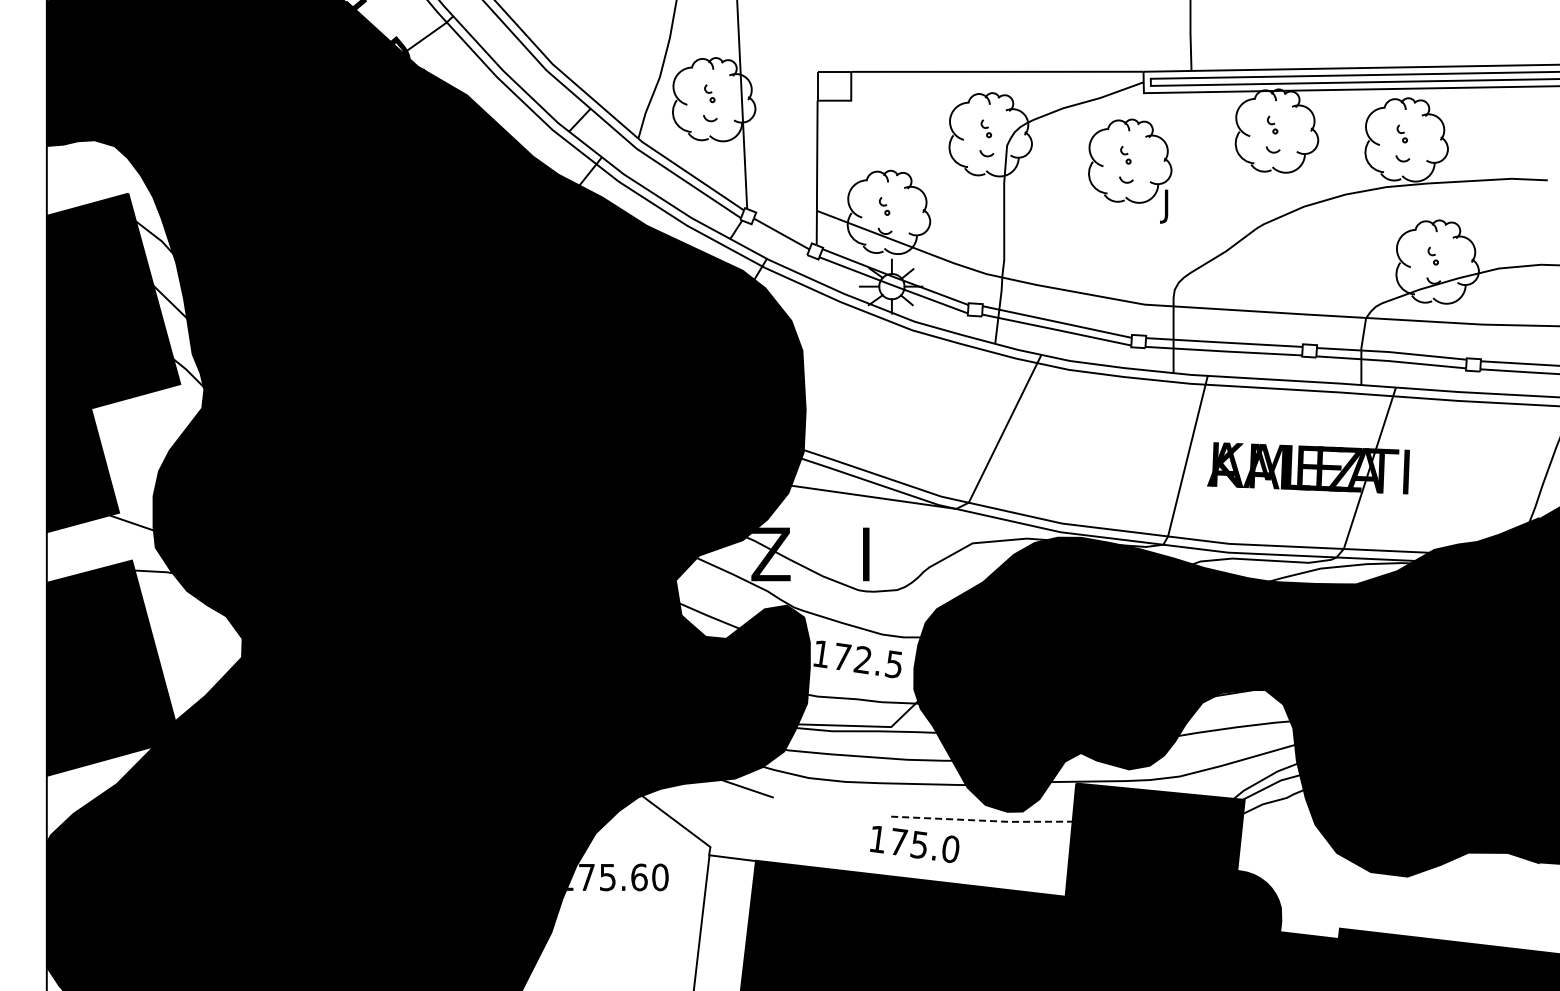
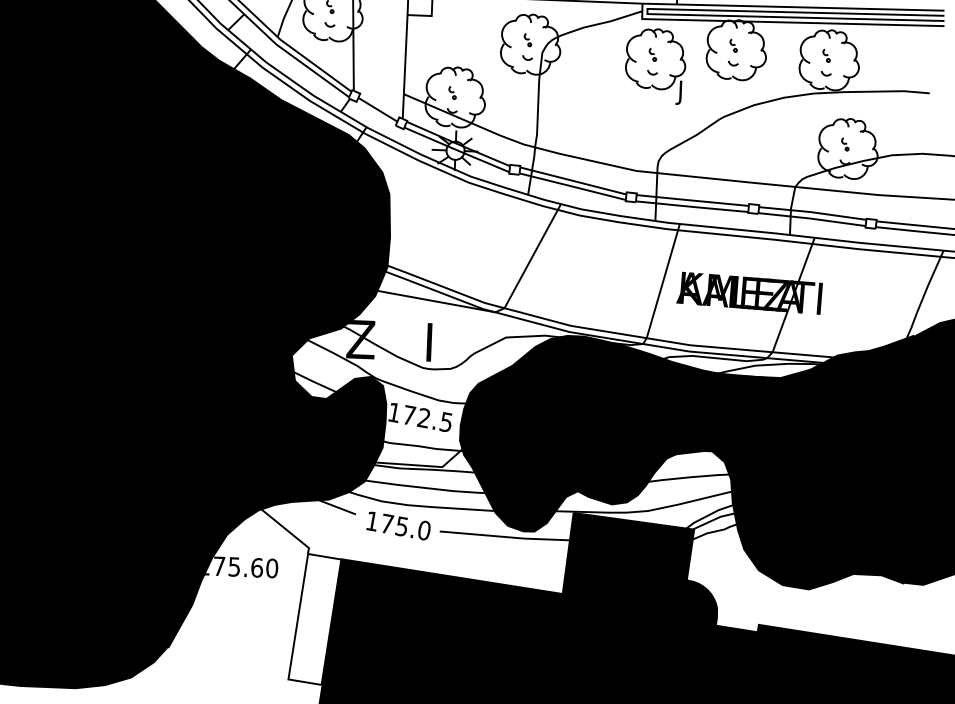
part: (1130, 170) -> (655, 65), moved
line: (983, 820) -> (505, 536), dashed -> solid
text: (914, 844) -> (398, 526), moved

